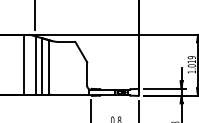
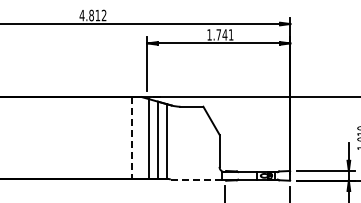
line: (23, 64) -> (132, 137), solid -> dashed
line: (70, 95) -> (196, 179), solid -> dashed

